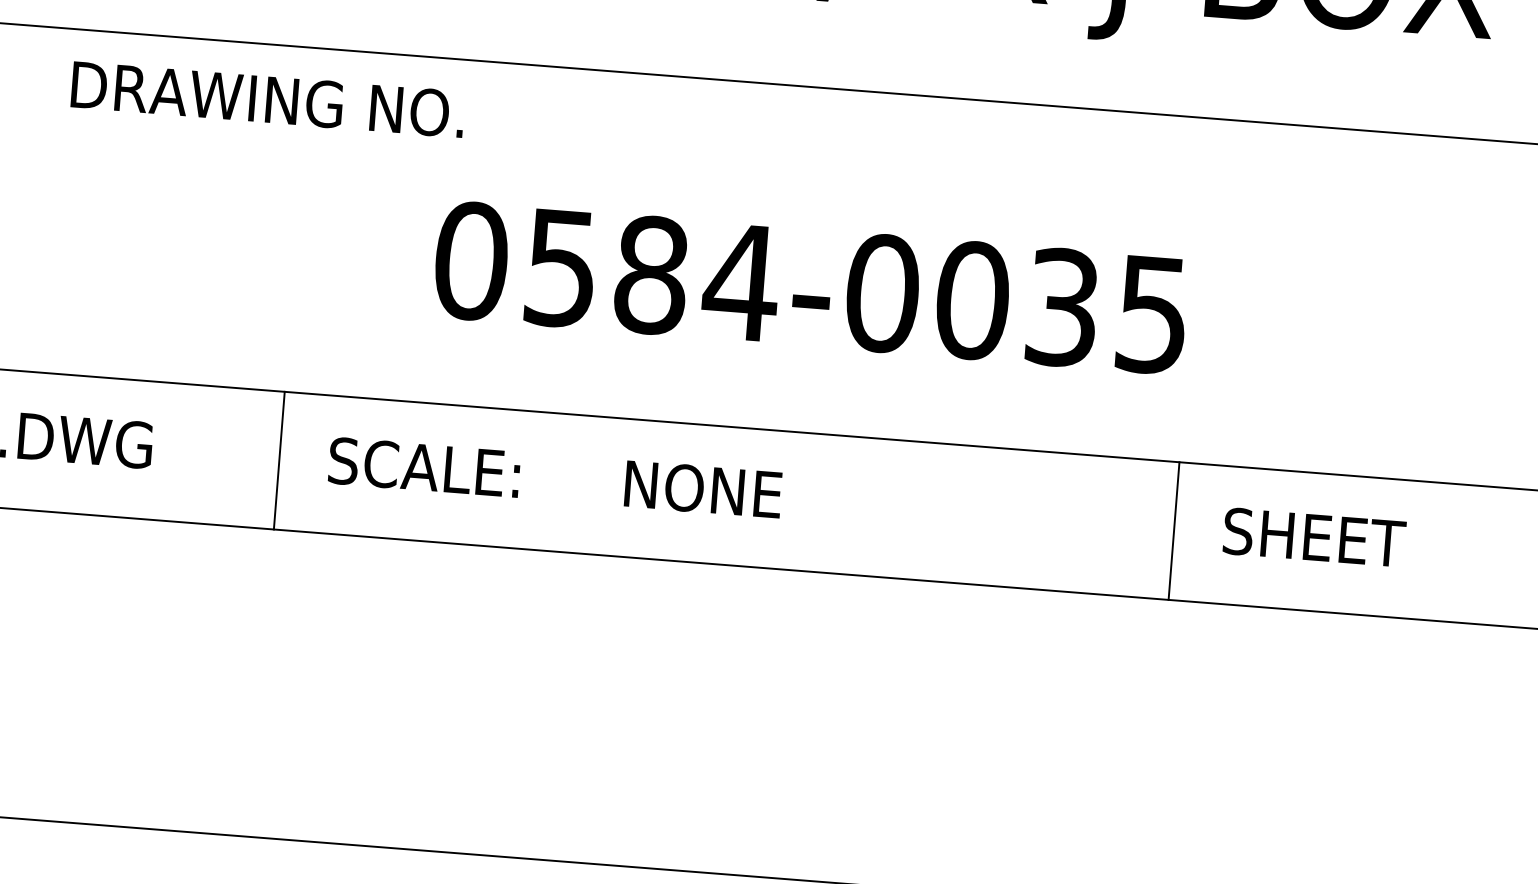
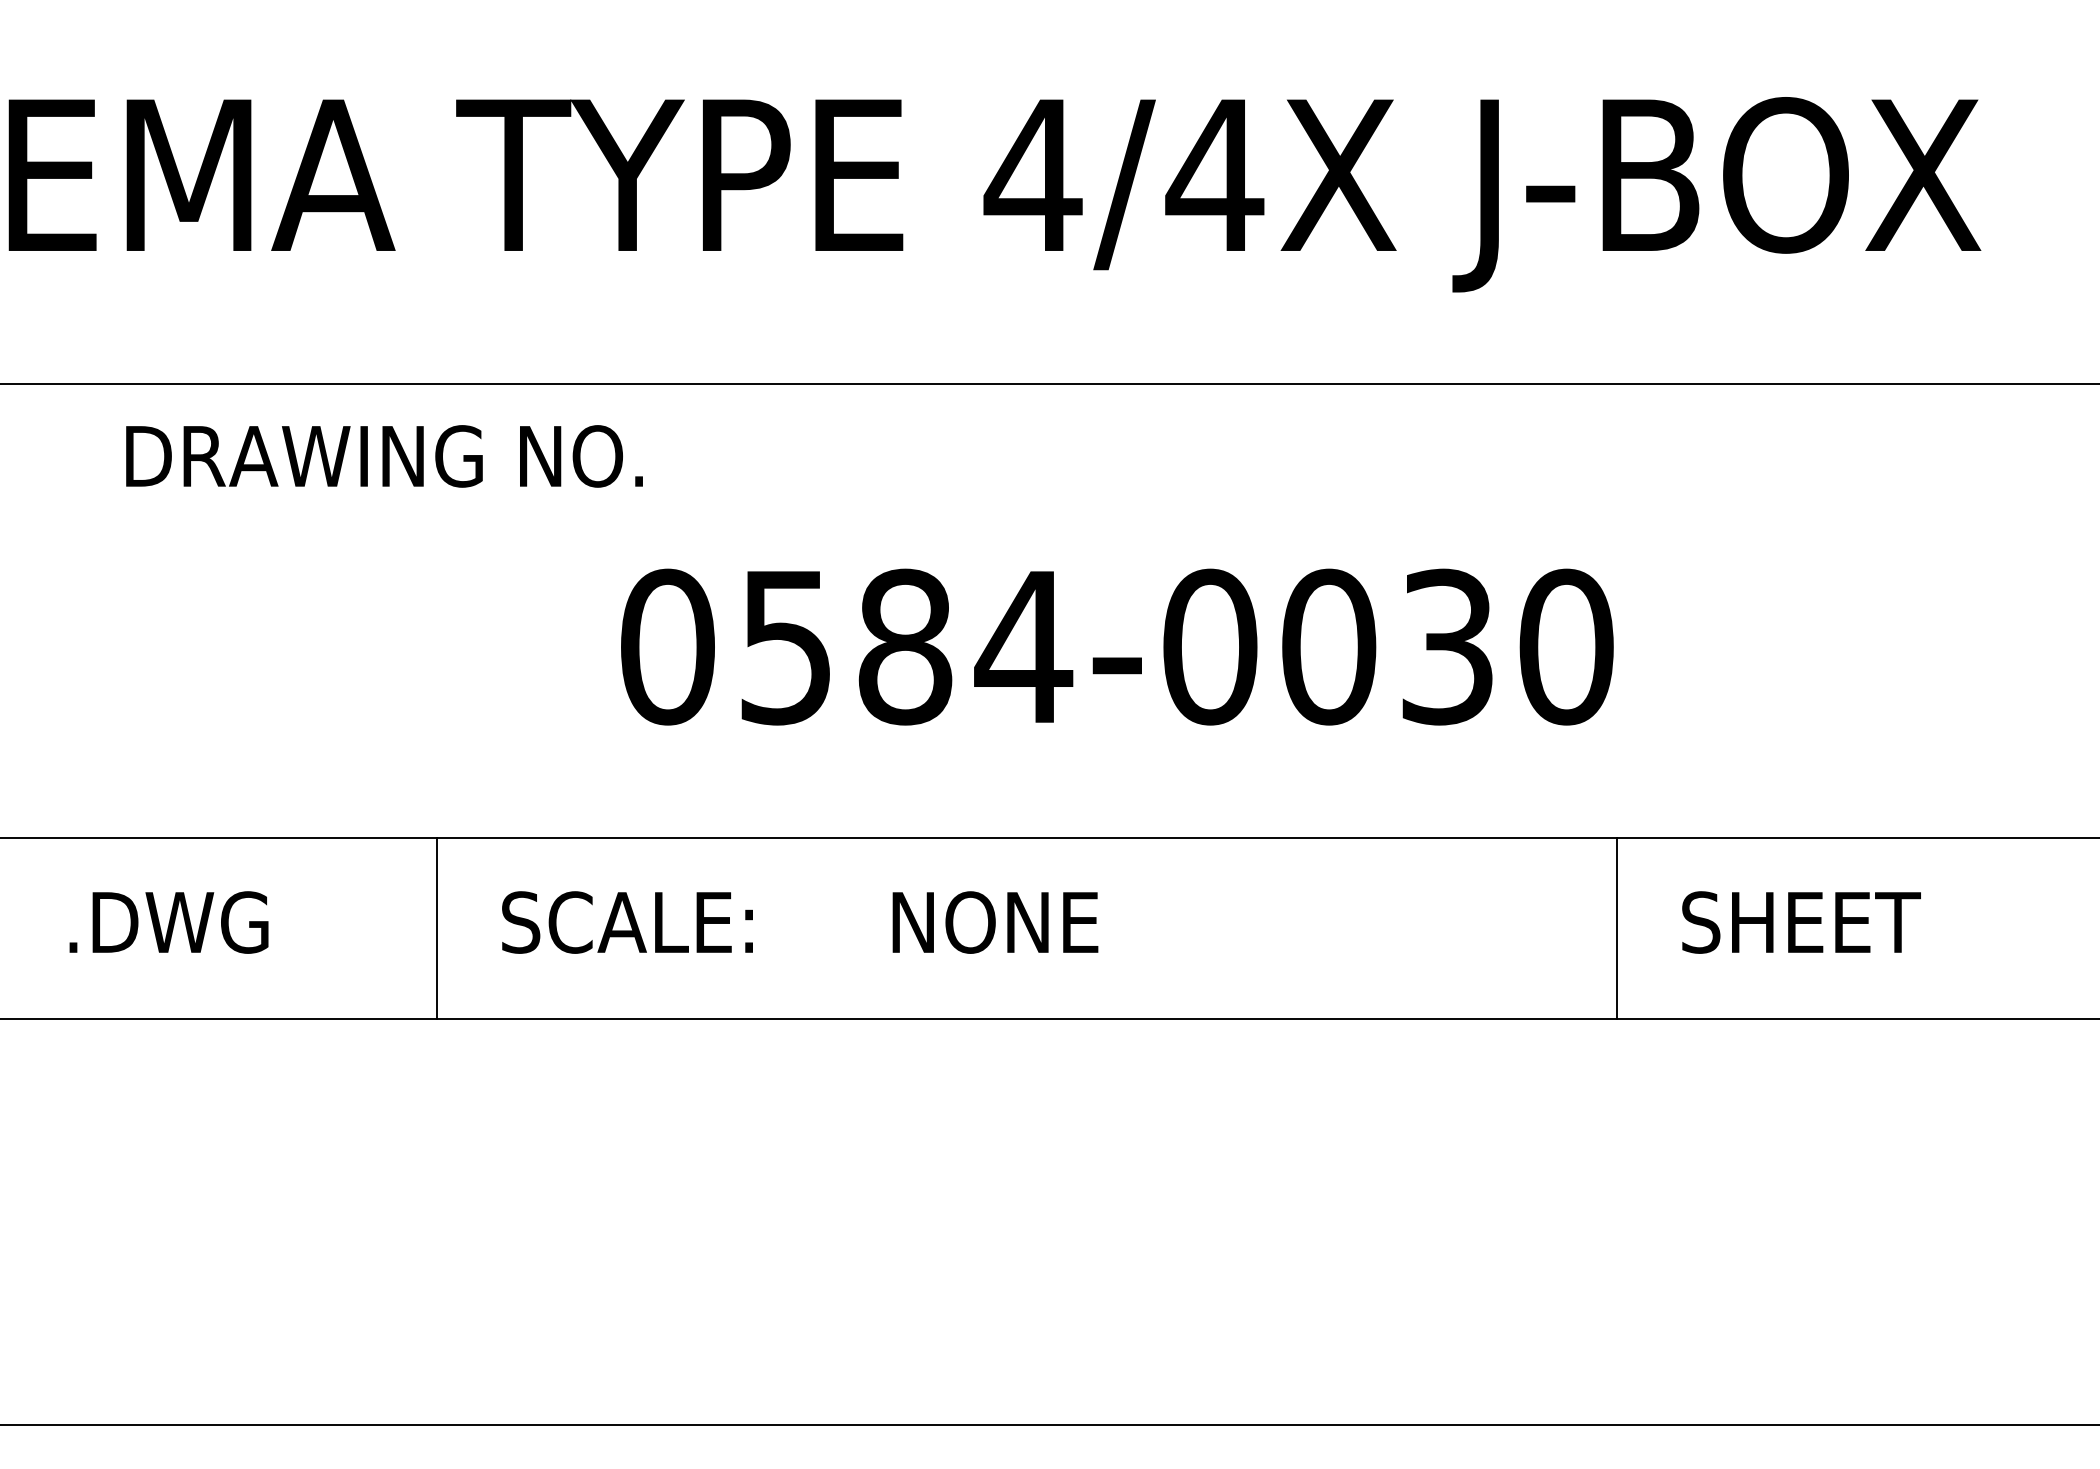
text: (1152, 314) -> (1566, 646), 0584-0035 -> 0584-0030

